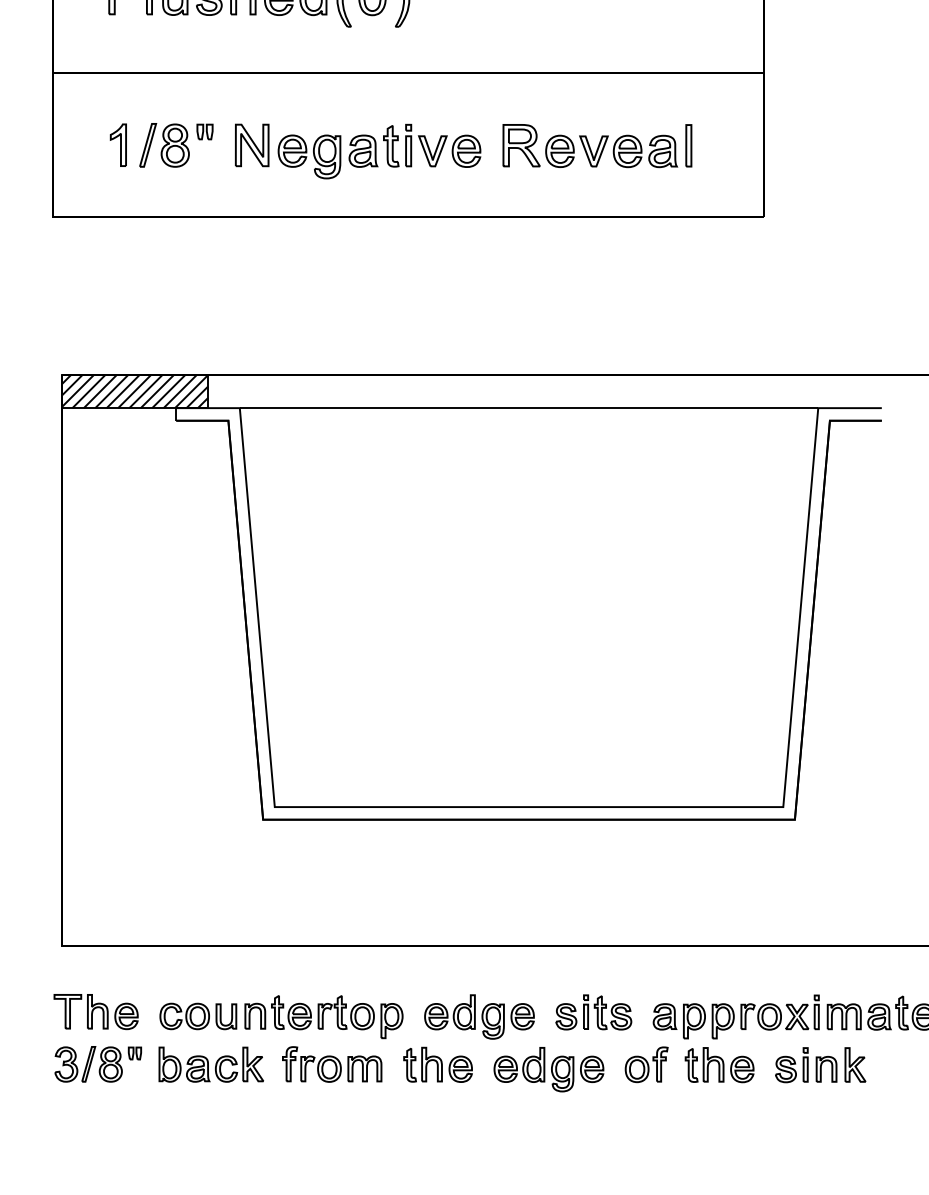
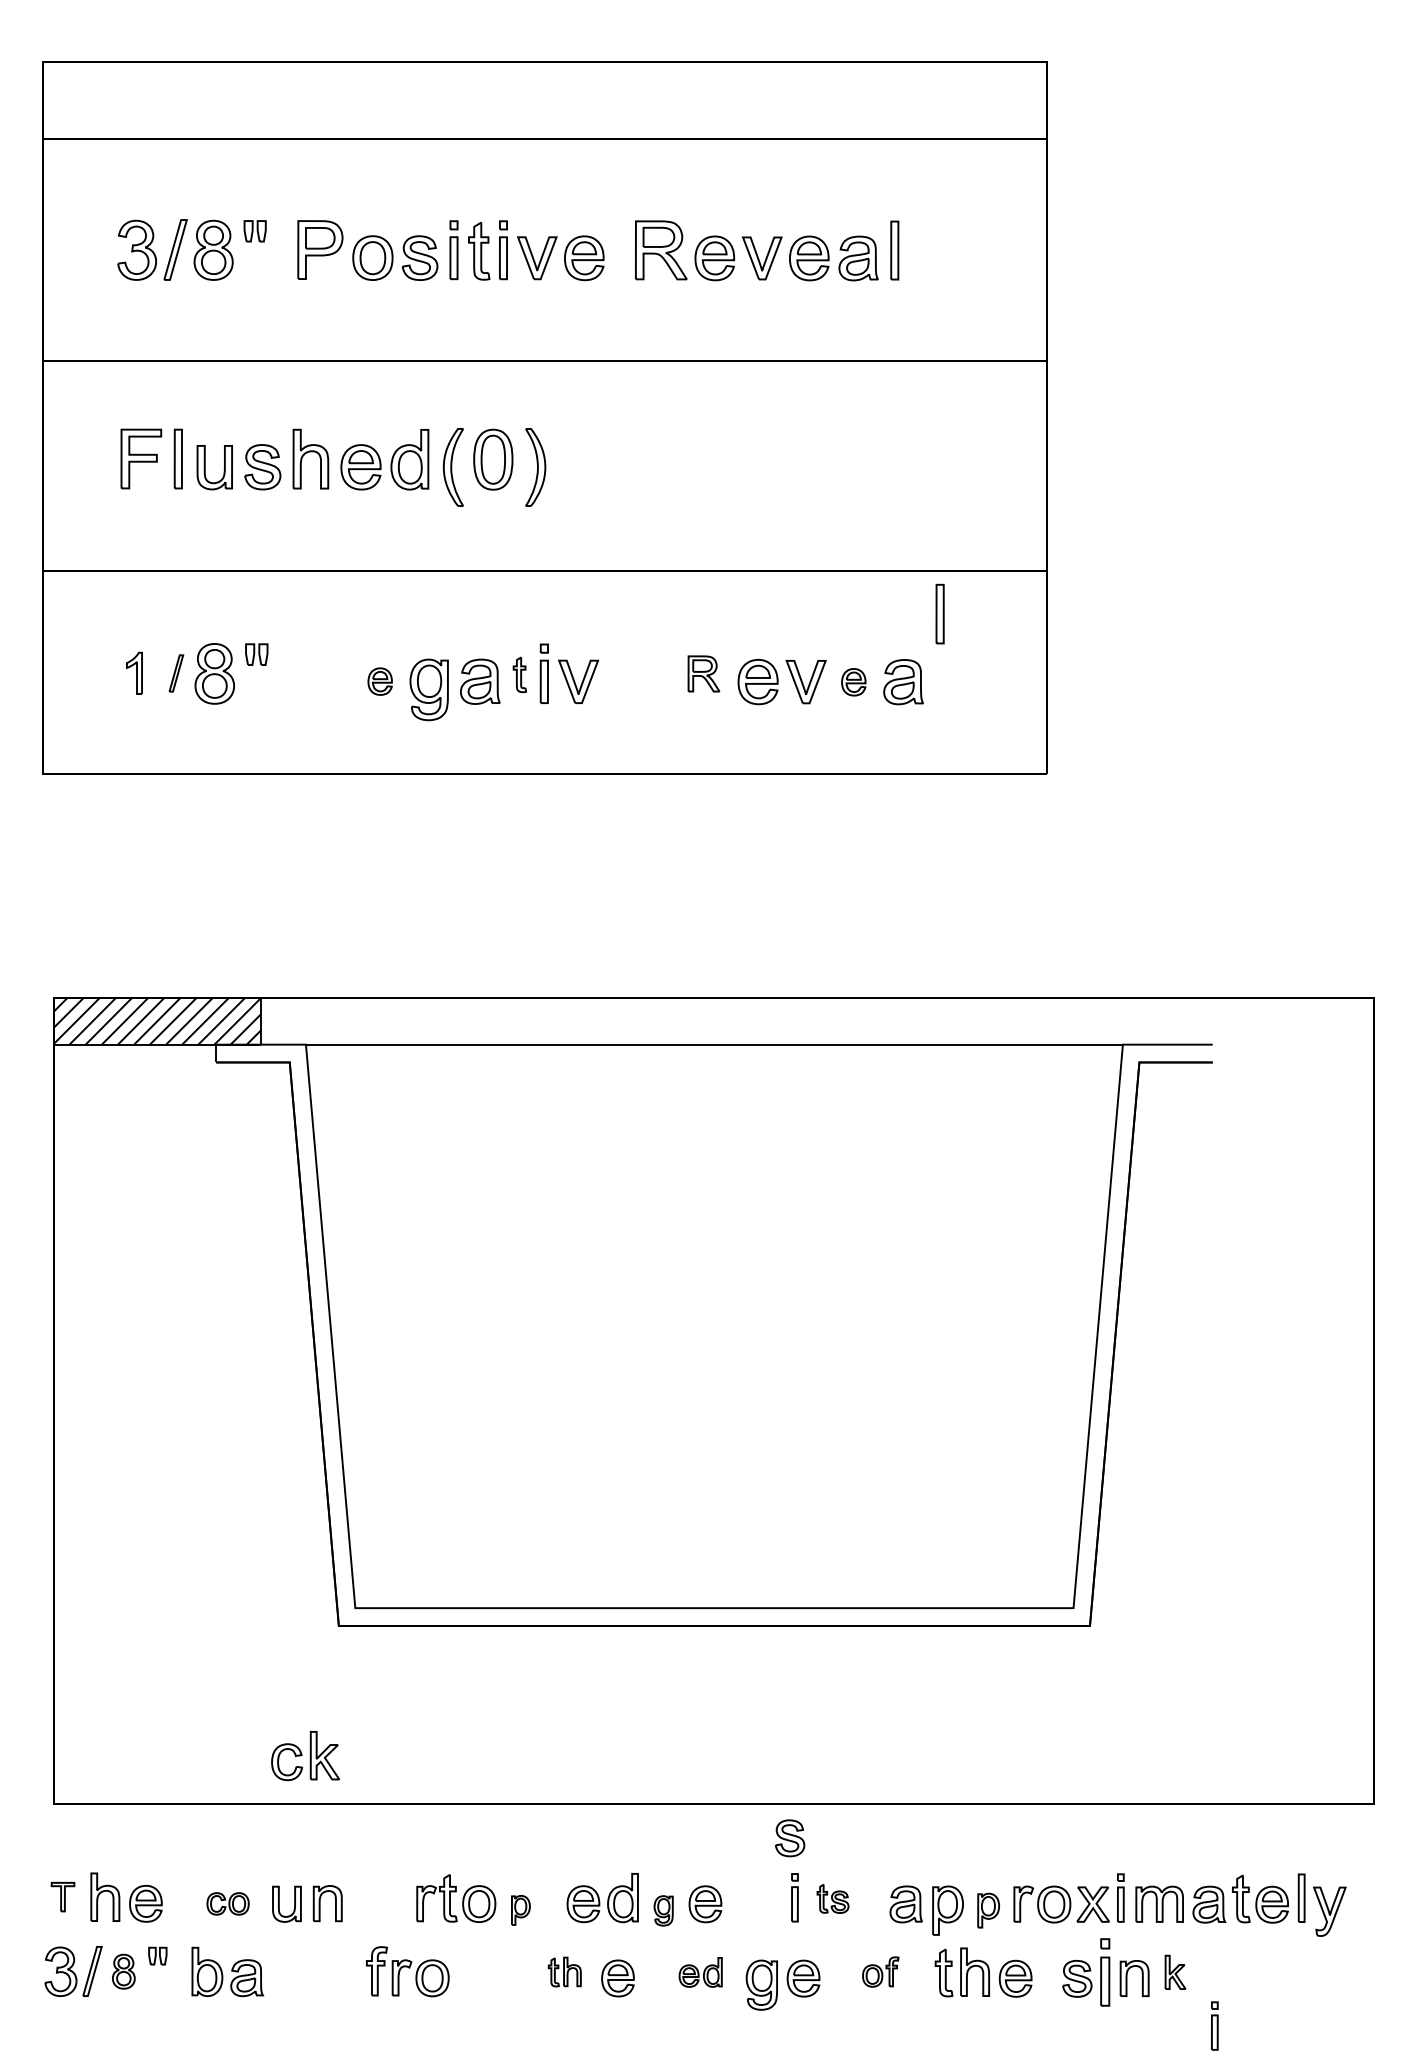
part: (118, 145) -> (134, 673), size x0.7
part: (148, 145) -> (176, 673), size x0.6
part: (252, 145) -> (323, 673), removed
part: (521, 145) -> (703, 673), size x0.6
part: (688, 145) -> (939, 613), moved
part: (391, 146) -> (519, 674), size x0.6
part: (291, 151) -> (379, 681), size x0.6
part: (466, 151) -> (625, 681), removed
part: (627, 151) -> (853, 682), size x0.6
part: (67, 1011) -> (62, 1896), size x0.6
part: (291, 1012) -> (378, 1898), removed
part: (612, 1012) -> (832, 1898), size x0.6
part: (184, 1016) -> (227, 1903), size x0.6
part: (566, 1016) -> (790, 1838), moved
part: (391, 1021) -> (520, 1910), size x0.6
part: (492, 1021) -> (663, 1910), size x0.6
part: (723, 1021) -> (988, 1910), size x0.7
part: (110, 1064) -> (123, 1971), size x0.7
part: (422, 1064) -> (564, 1971), size x0.6
part: (646, 1064) -> (880, 1971), size x0.6
part: (805, 1064) -> (1104, 1971), size x1.4
part: (239, 1065) -> (305, 1756), moved
part: (519, 1065) -> (700, 1972), size x0.6
part: (855, 1065) -> (1175, 1972), size x0.7
part: (364, 1068) -> (482, 1977), removed
part: (883, 1102) -> (1214, 2025), added

